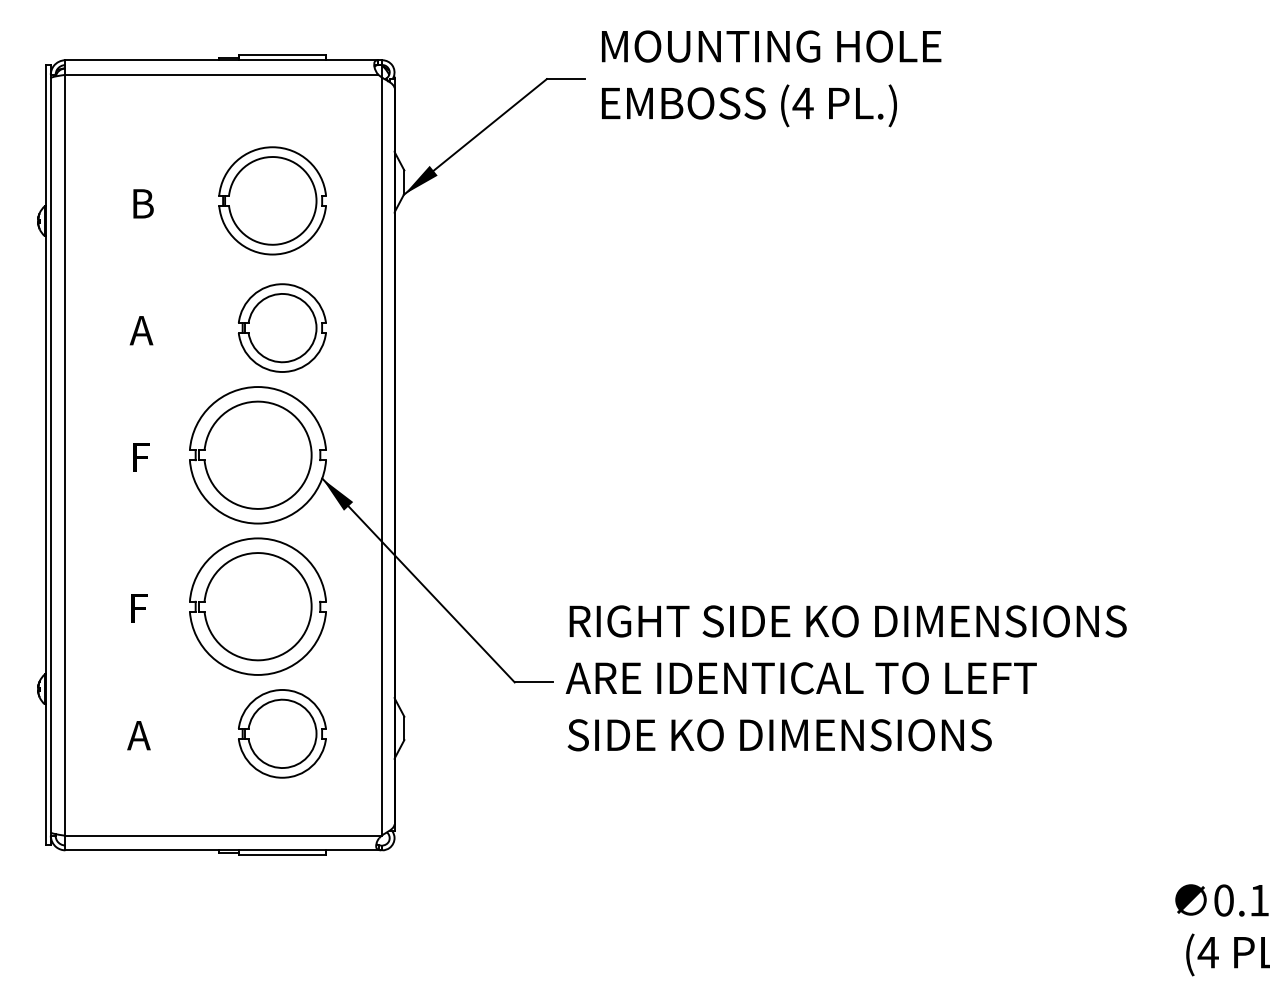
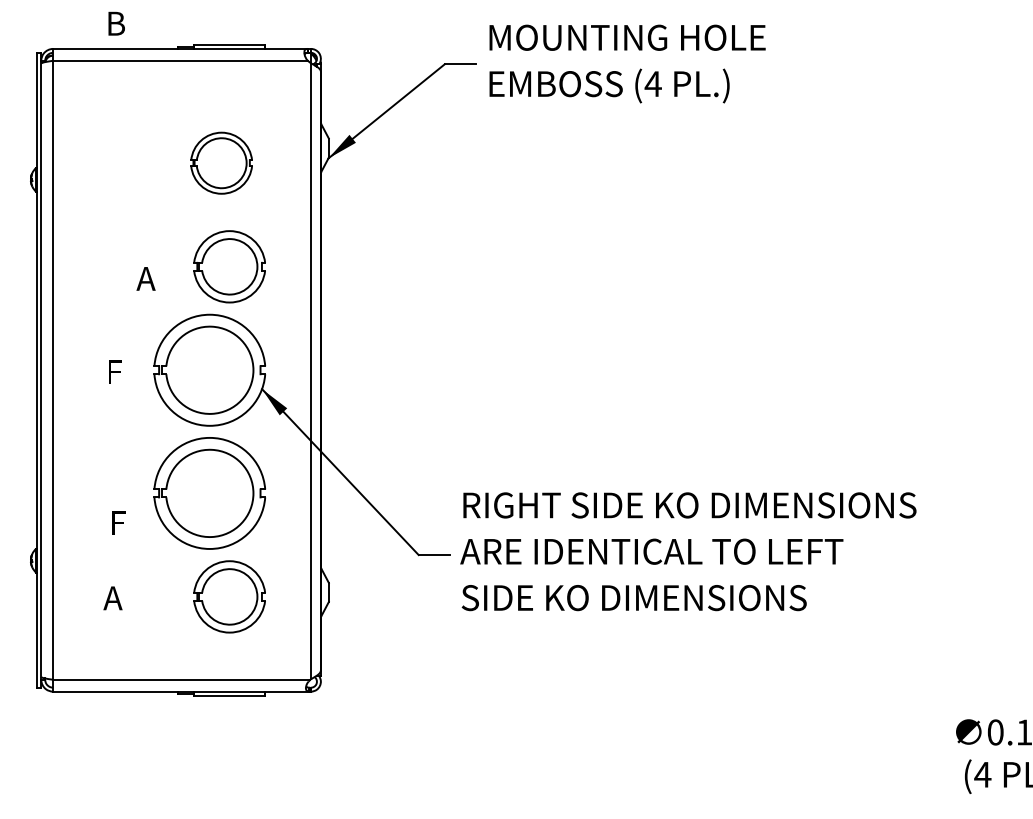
part: (272, 199) -> (221, 162), size x0.7
text: (143, 203) -> (116, 23), moved
text: (140, 330) -> (145, 278), moved
text: (138, 607) -> (118, 522), moved

